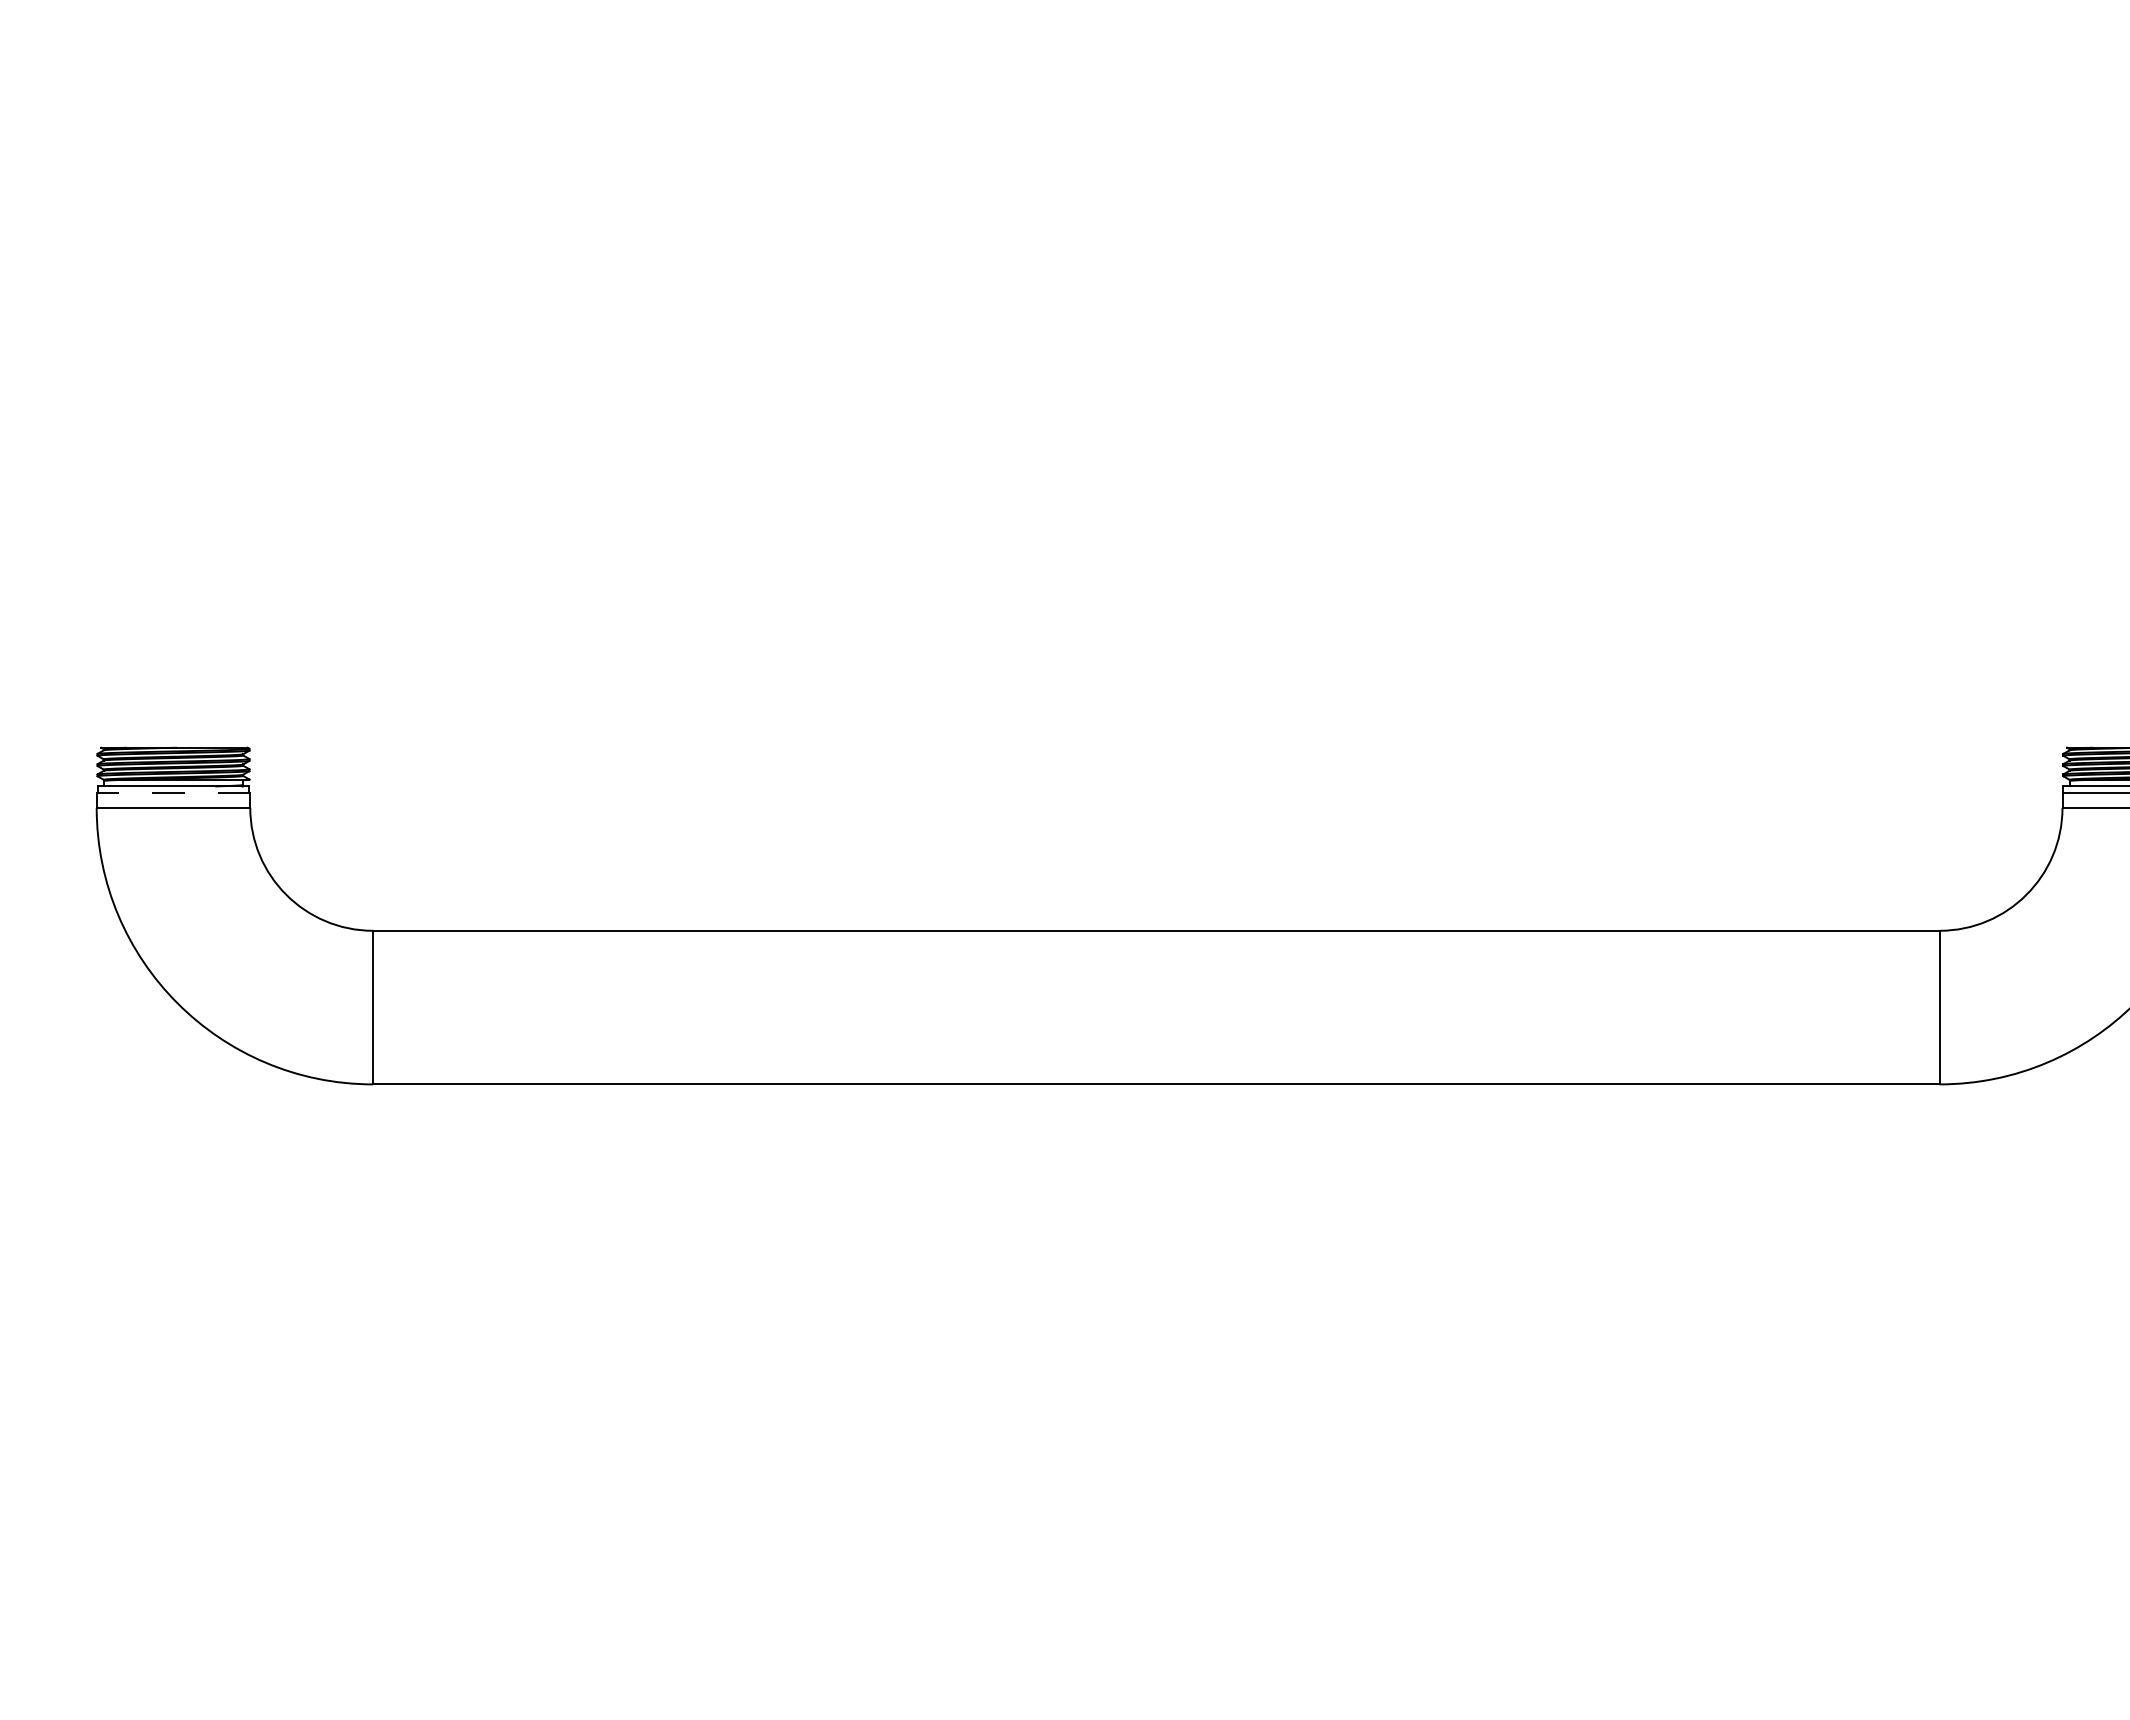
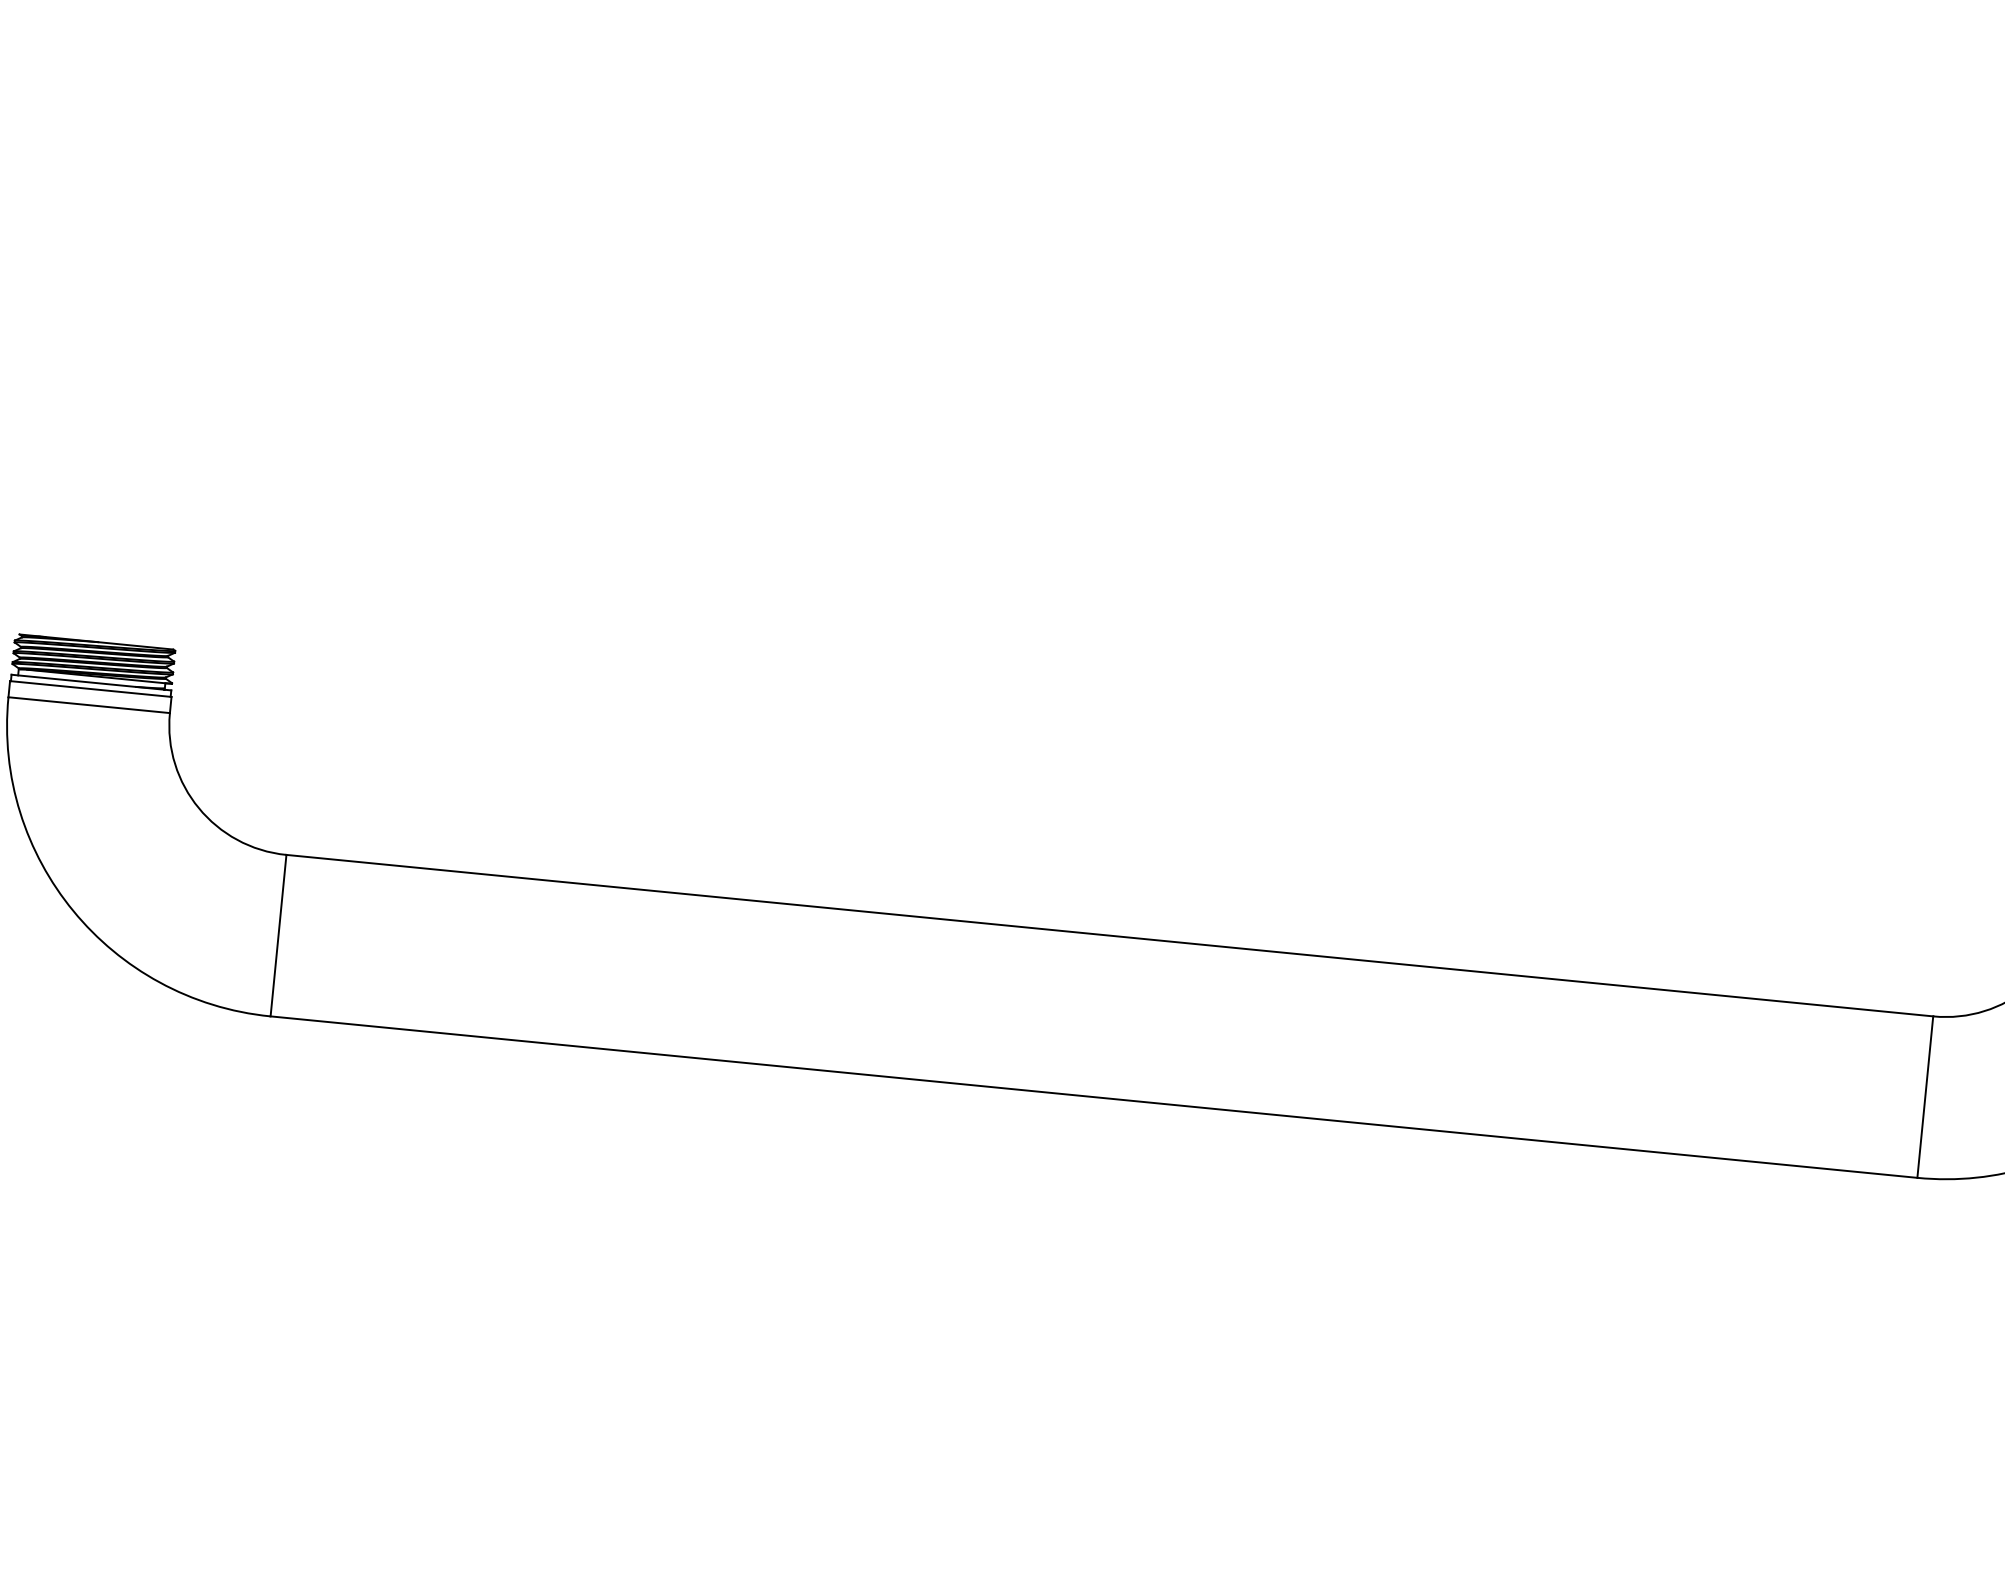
line: (173, 792) -> (90, 688), dashed -> solid

